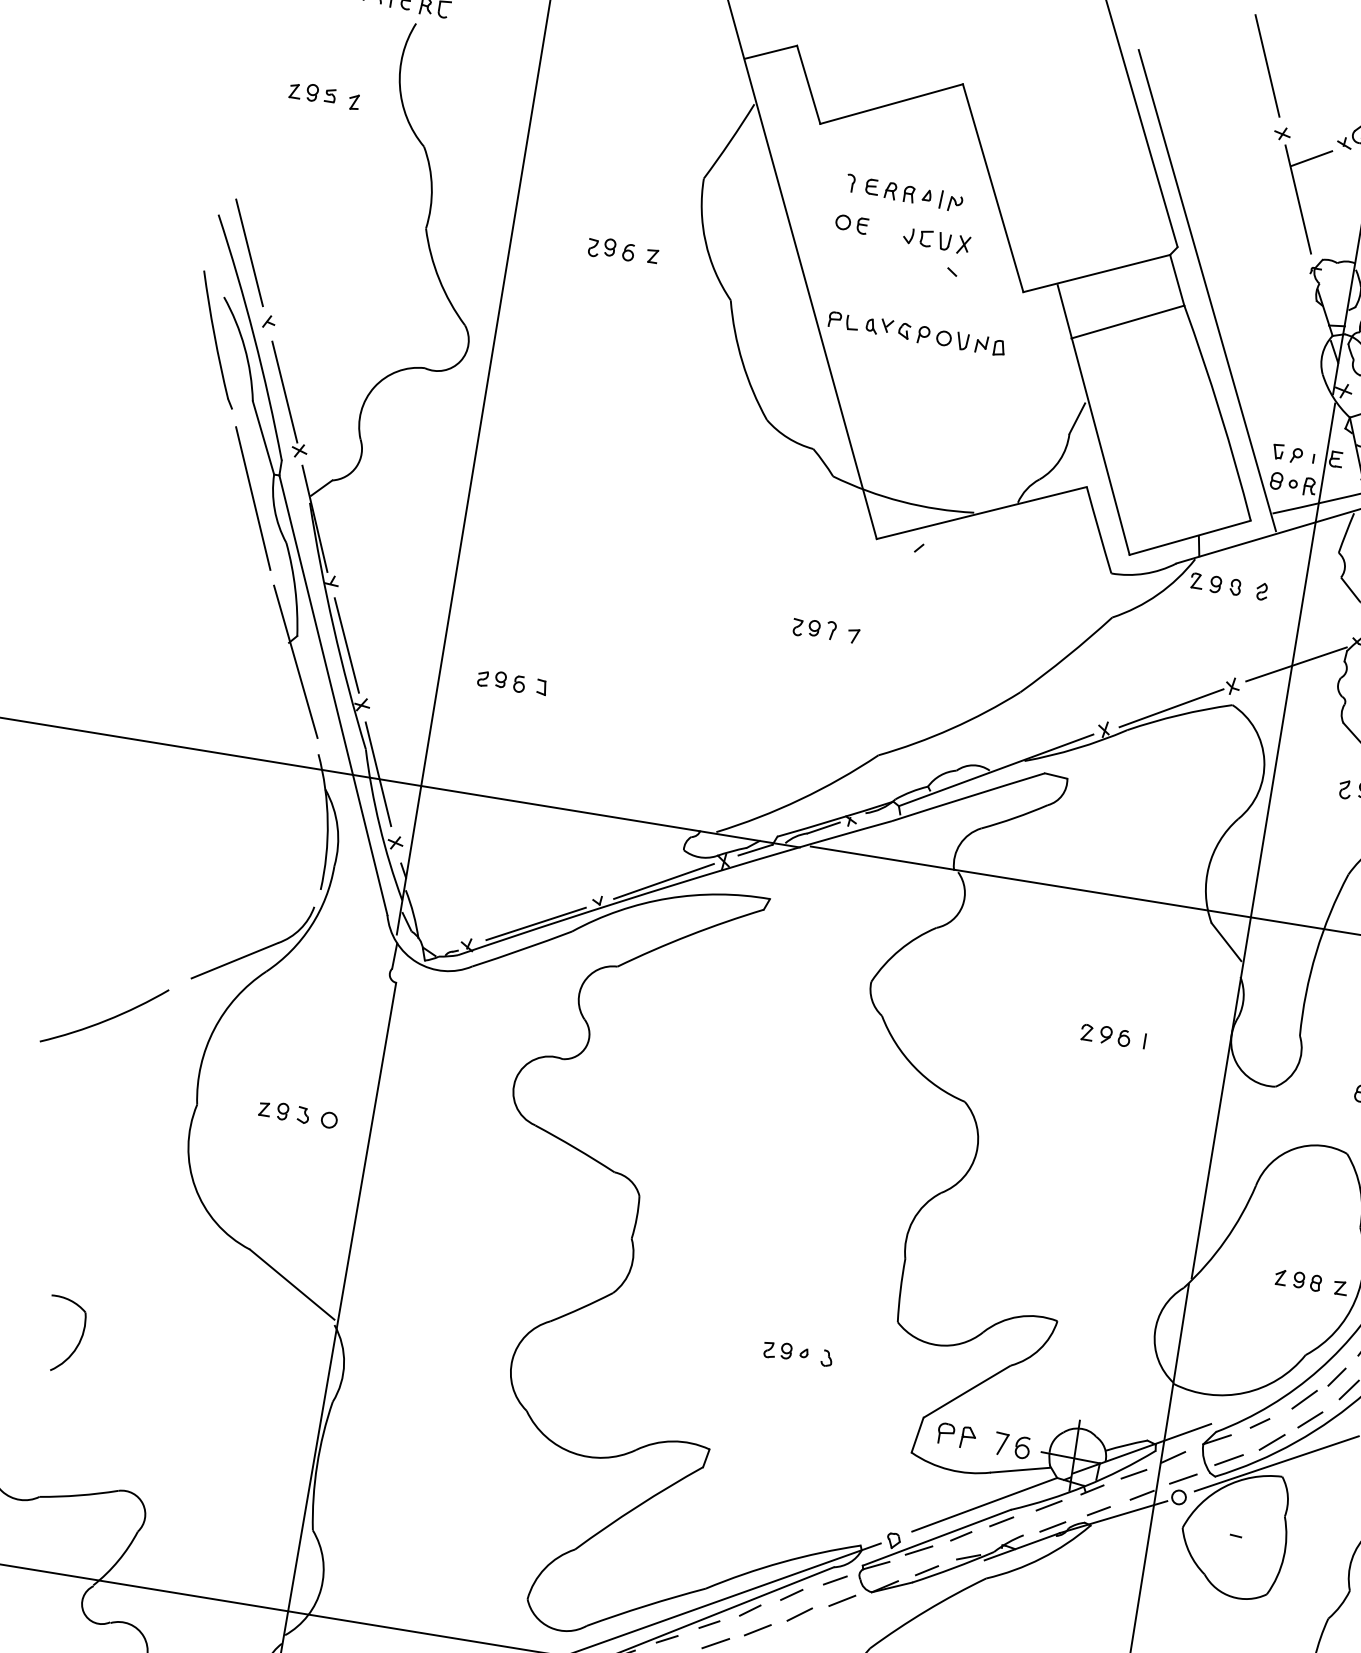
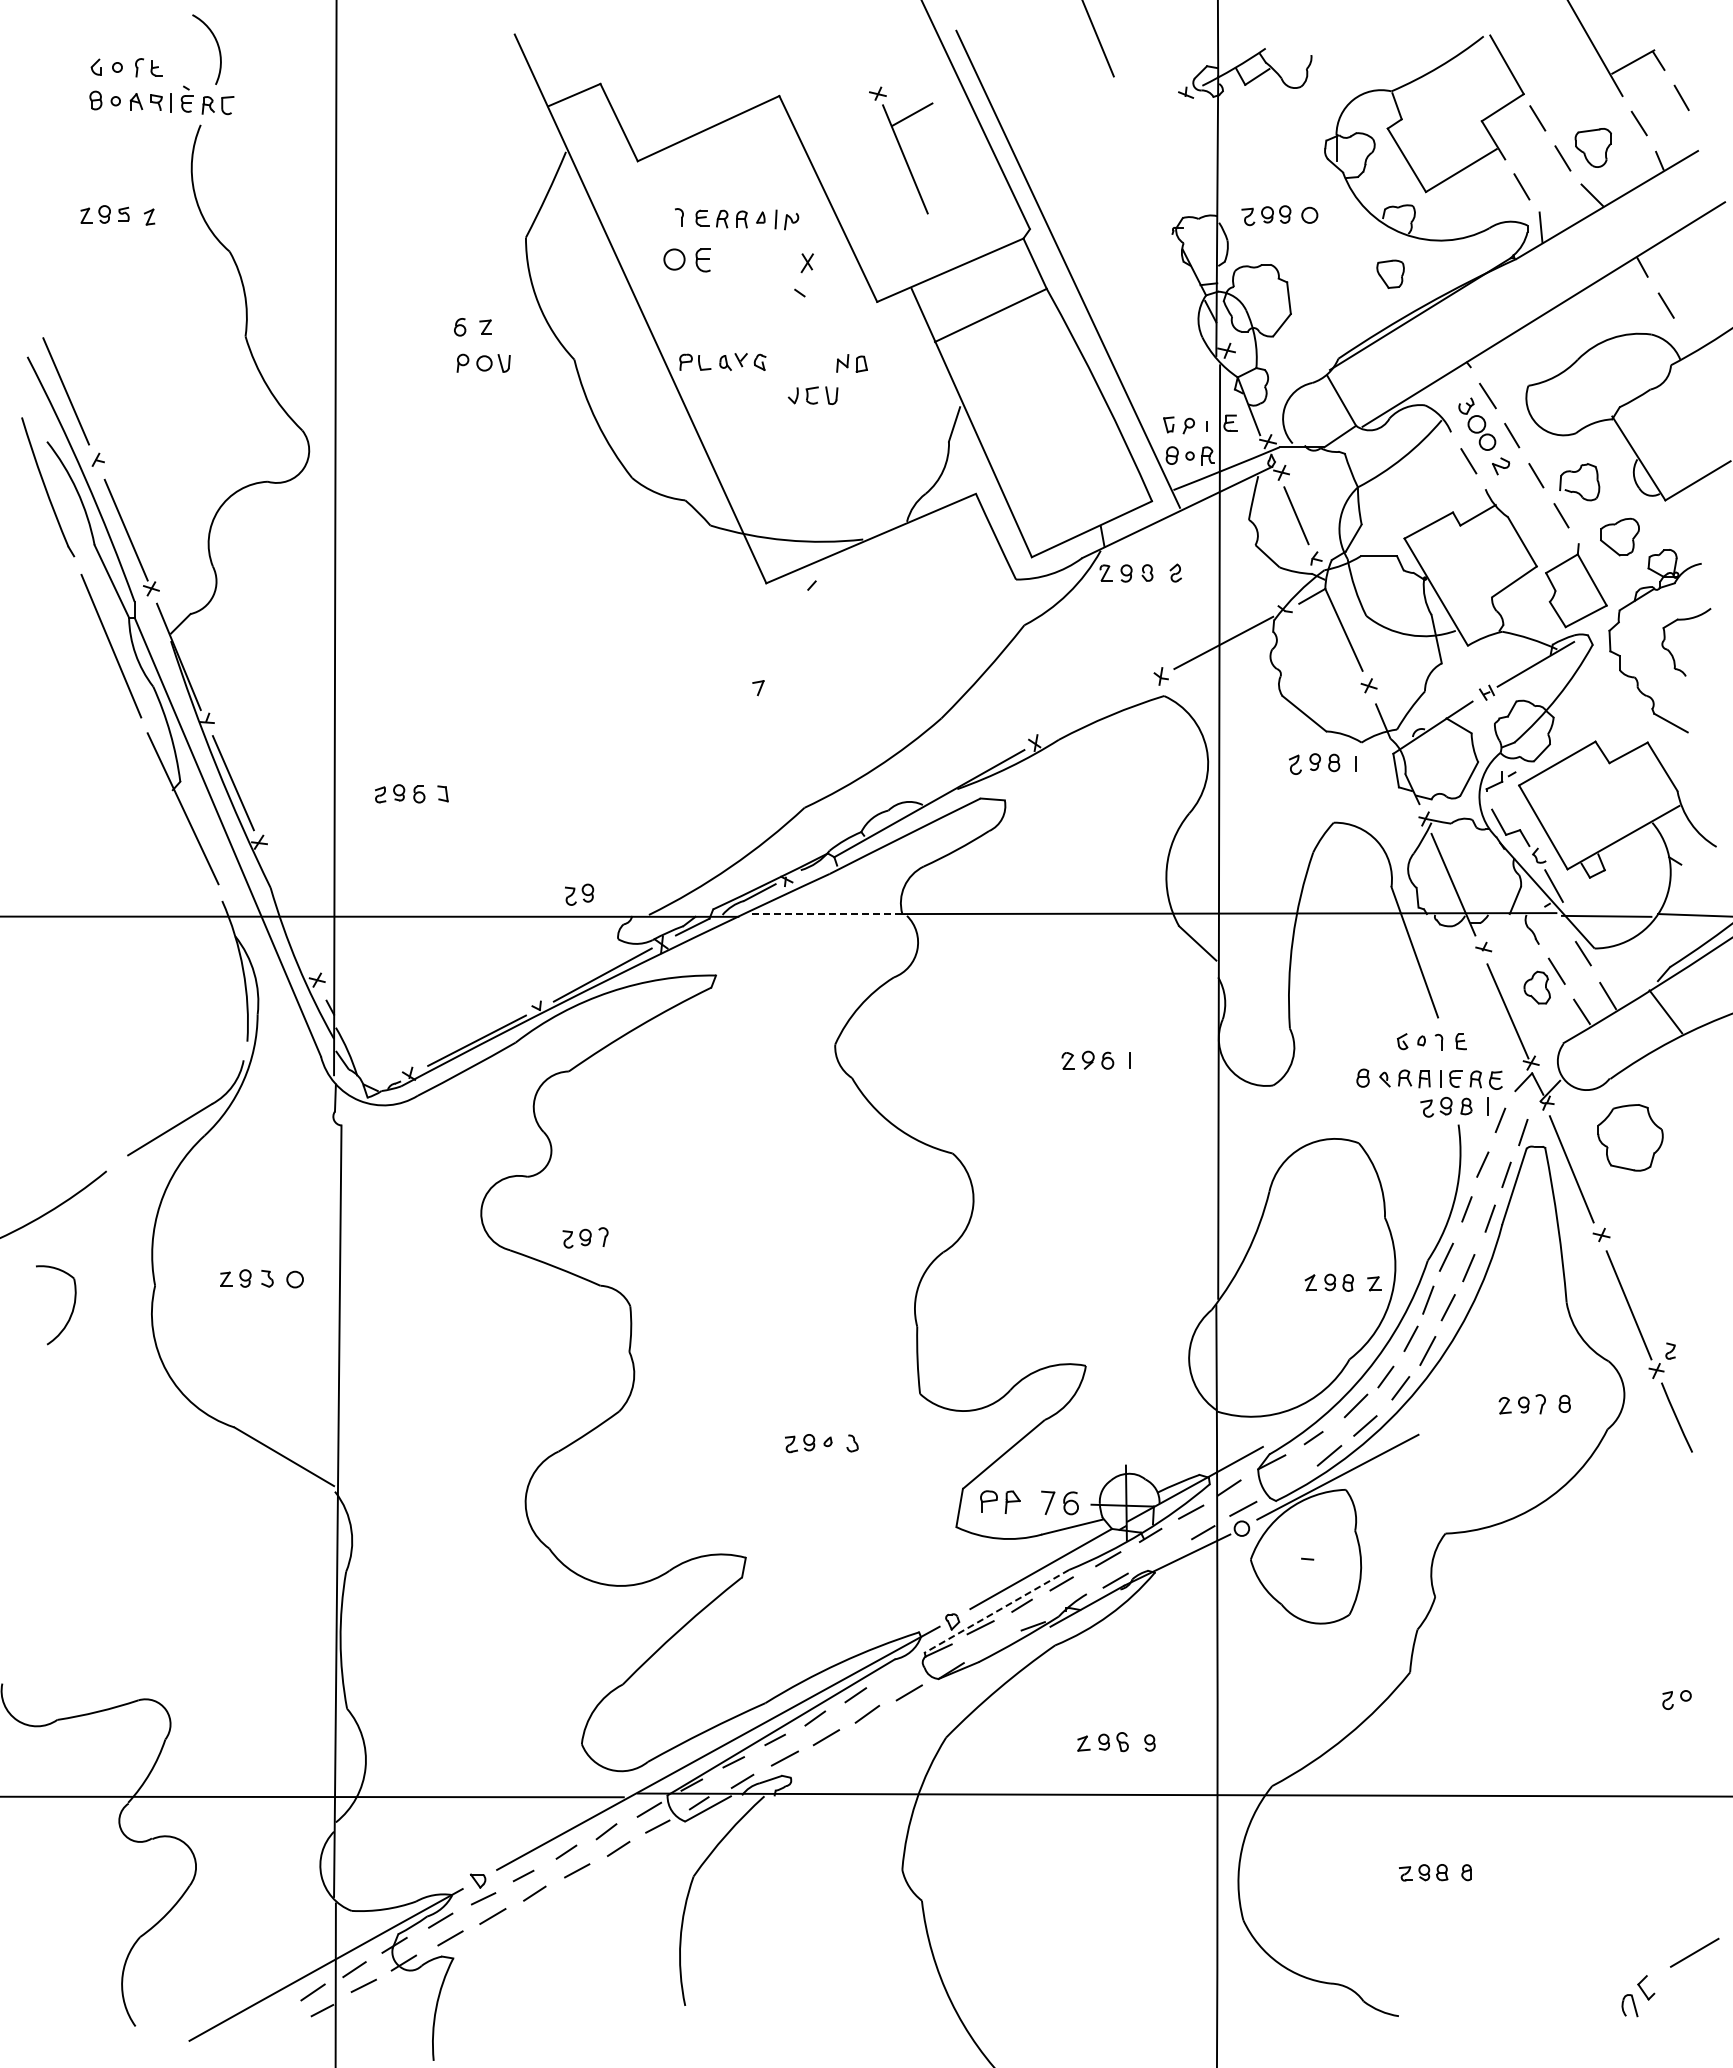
part: (1296, 190) -> (901, 150), moved
part: (851, 224) -> (687, 260), size x1.4
part: (926, 238) -> (812, 395), moved
part: (601, 247) -> (579, 894), moved
part: (943, 337) -> (483, 362), moved
part: (814, 628) -> (585, 1237), moved
line: (1171, 708) -> (1101, 709), removed
line: (378, 774) -> (287, 911), removed
line: (881, 858) -> (825, 914), solid -> dashed
part: (79, 1339) -> (72, 1307), moved
line: (1229, 1459) -> (1287, 1480), removed
line: (1098, 1511) -> (1160, 1556), removed
line: (936, 1537) -> (996, 1611), solid -> dashed
line: (926, 1569) -> (991, 1646), removed
line: (835, 1580) -> (898, 1672), removed

